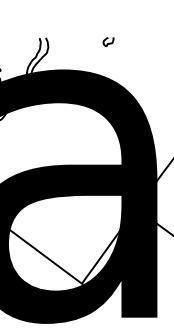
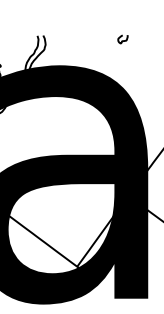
curve: (108, 42) -> (122, 39), moved

